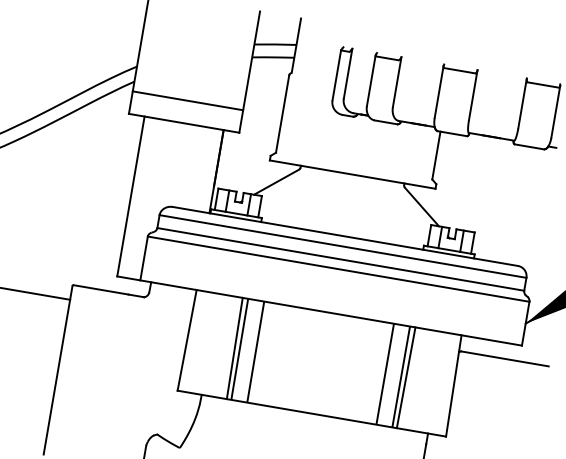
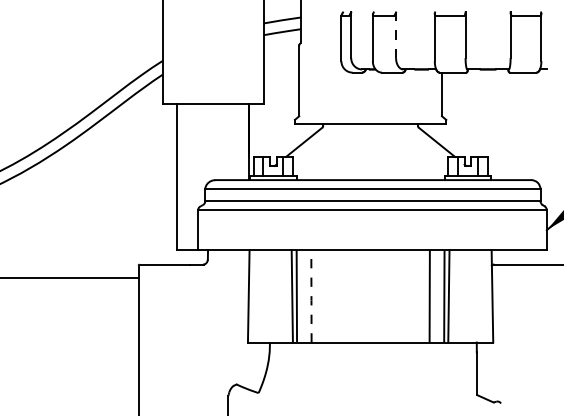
line: (397, 82) -> (396, 35), solid -> dashed
line: (187, 100) -> (212, 83), removed
line: (255, 351) -> (311, 295), solid -> dashed

